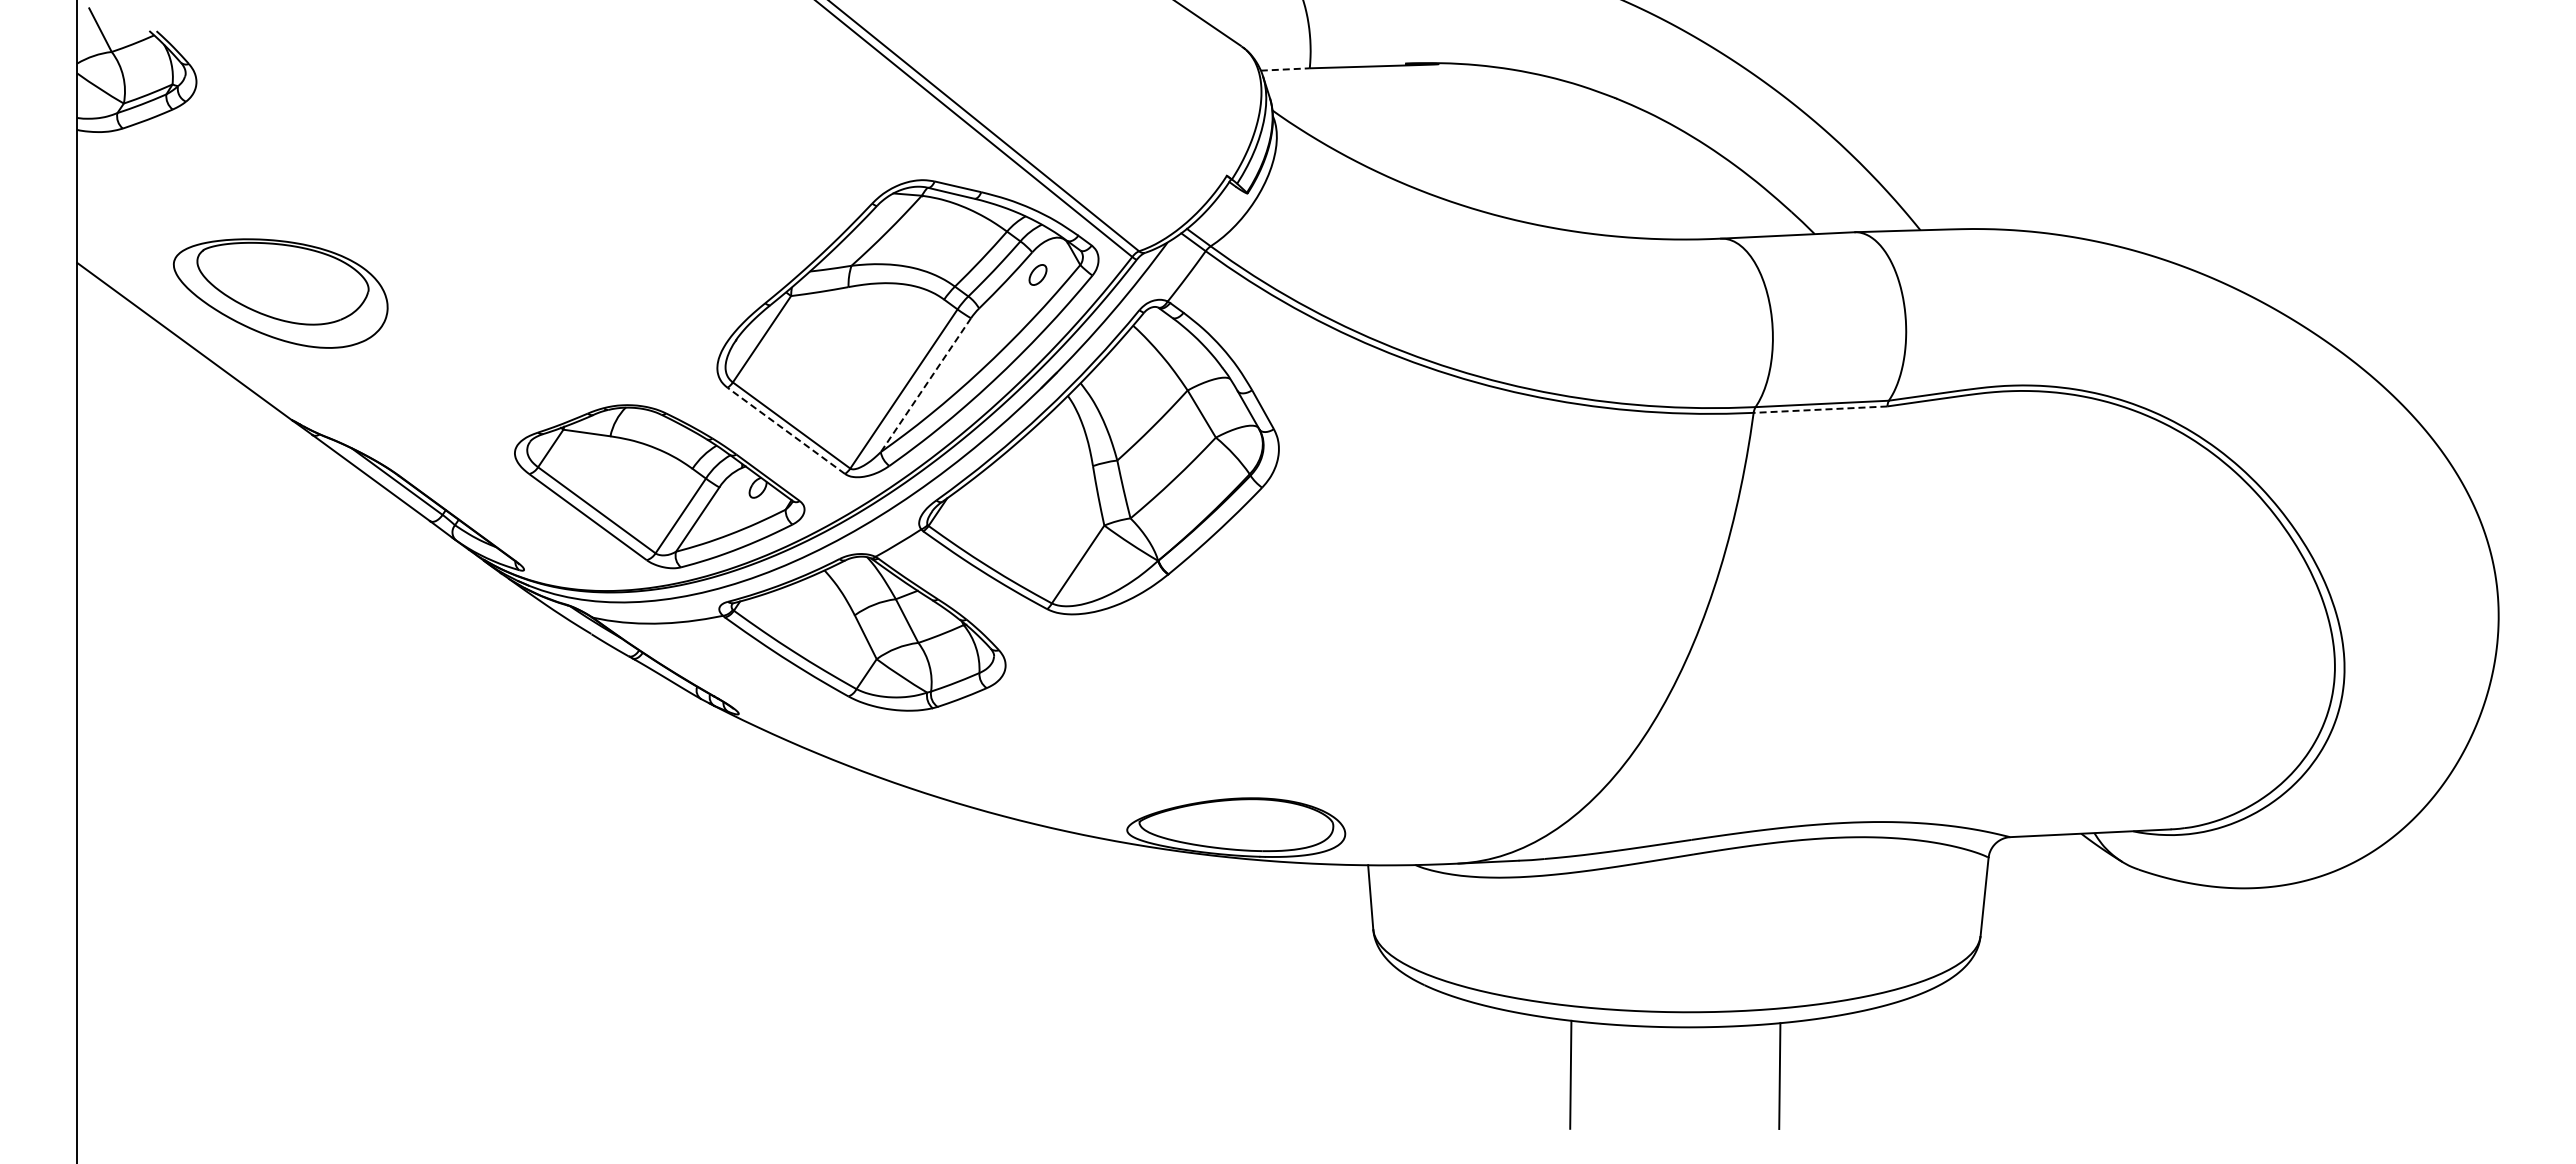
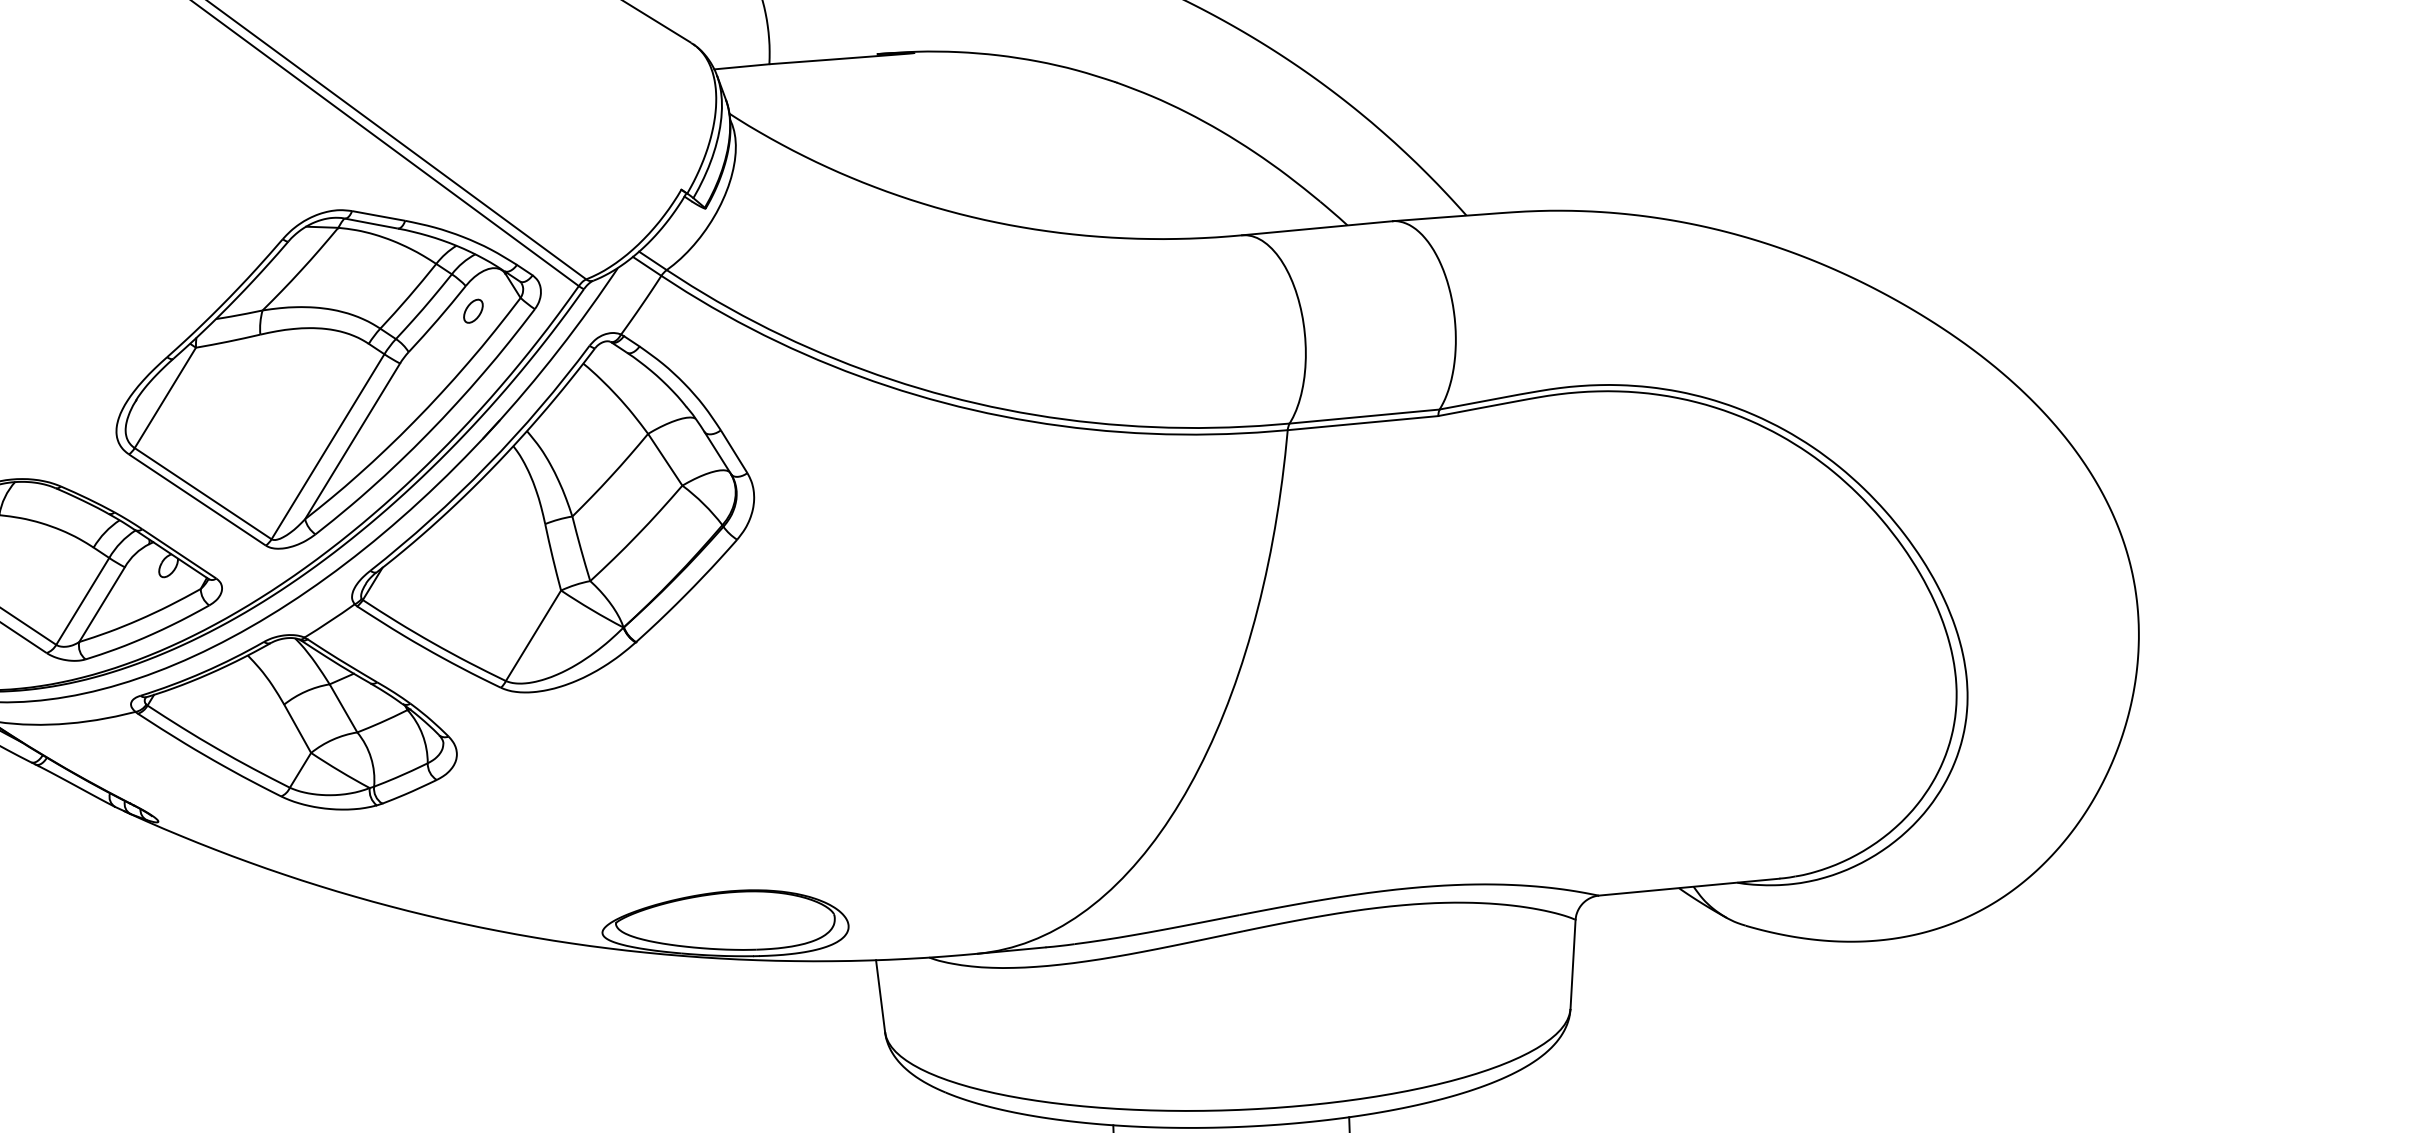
line: (1285, 69) -> (742, 66), dashed -> solid
line: (925, 385) -> (352, 441), dashed -> solid
line: (1820, 409) -> (1362, 422), dashed -> solid
line: (785, 430) -> (196, 499), dashed -> solid

